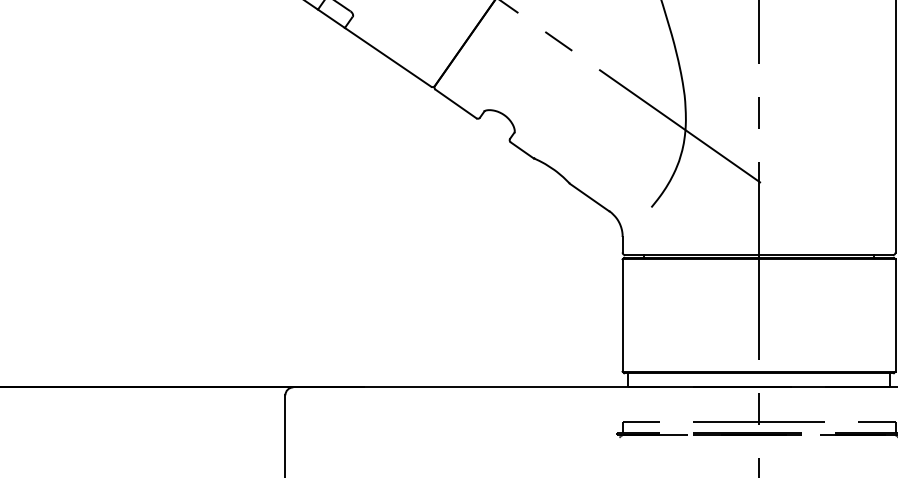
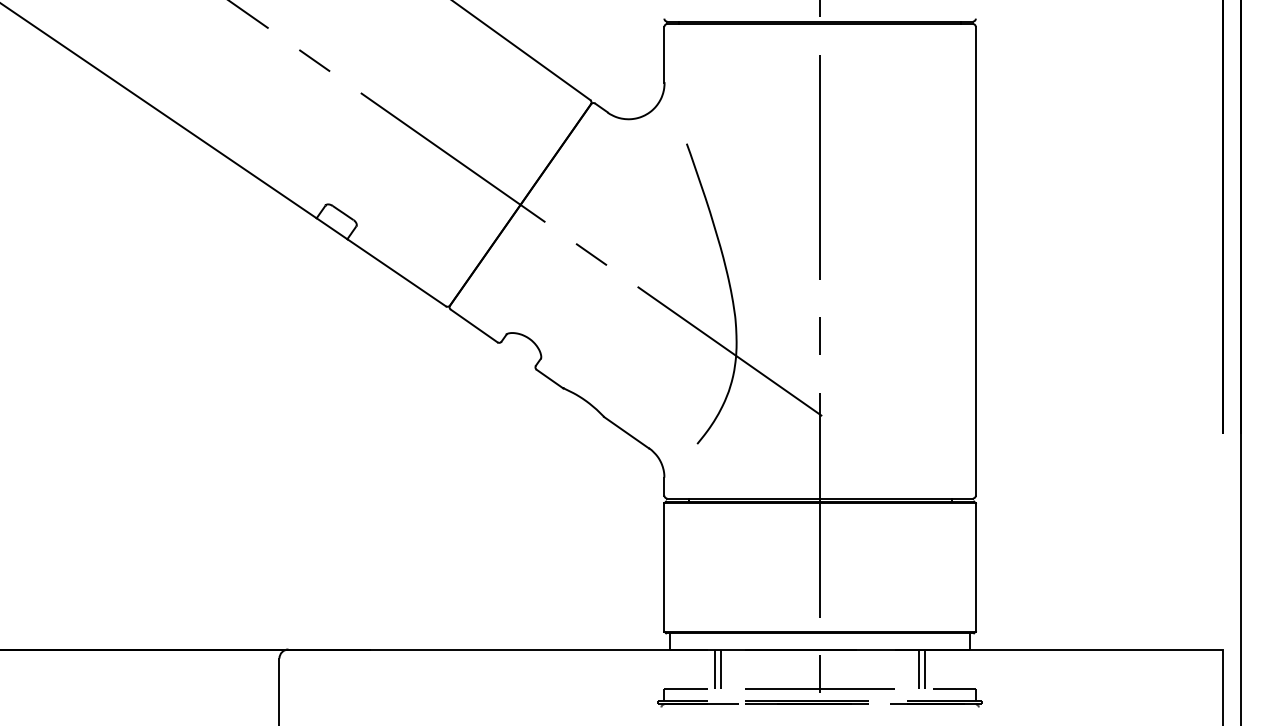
line: (667, 404) -> (715, 669), added
line: (672, 404) -> (721, 669), added
line: (845, 404) -> (918, 669), added
line: (850, 404) -> (924, 669), added

